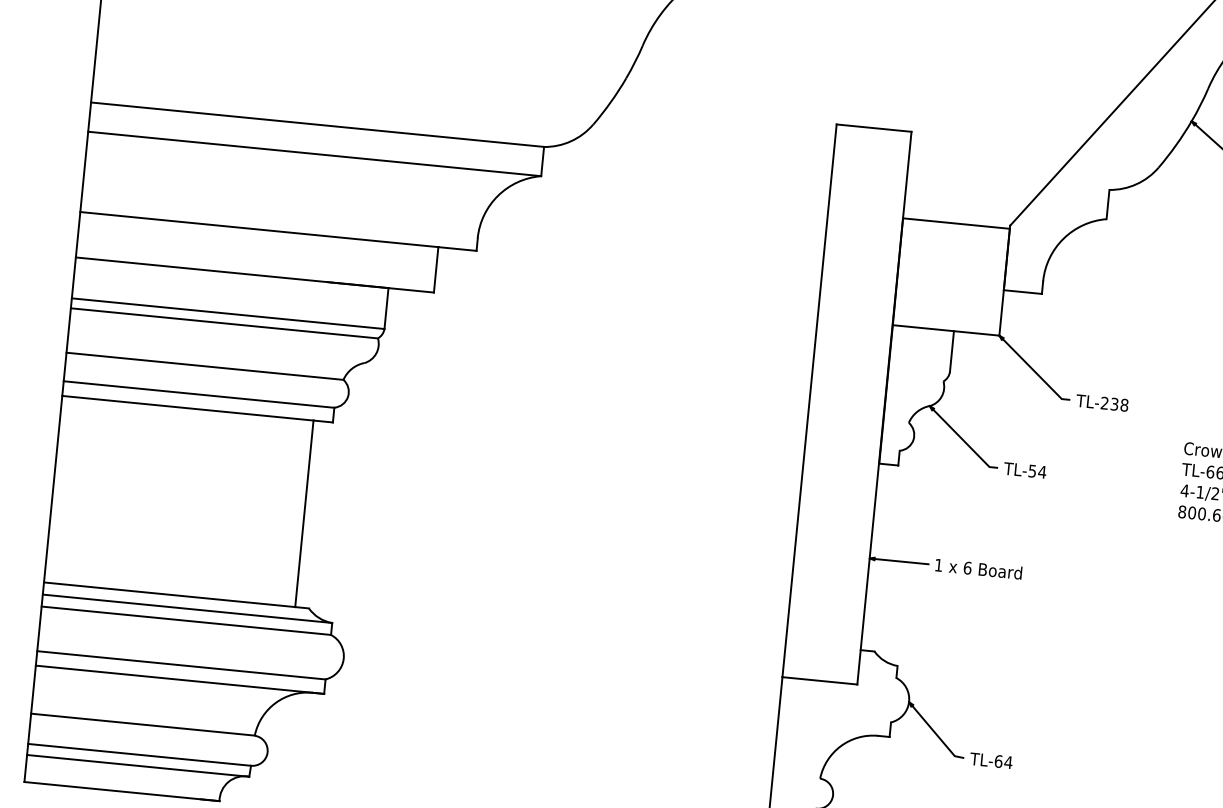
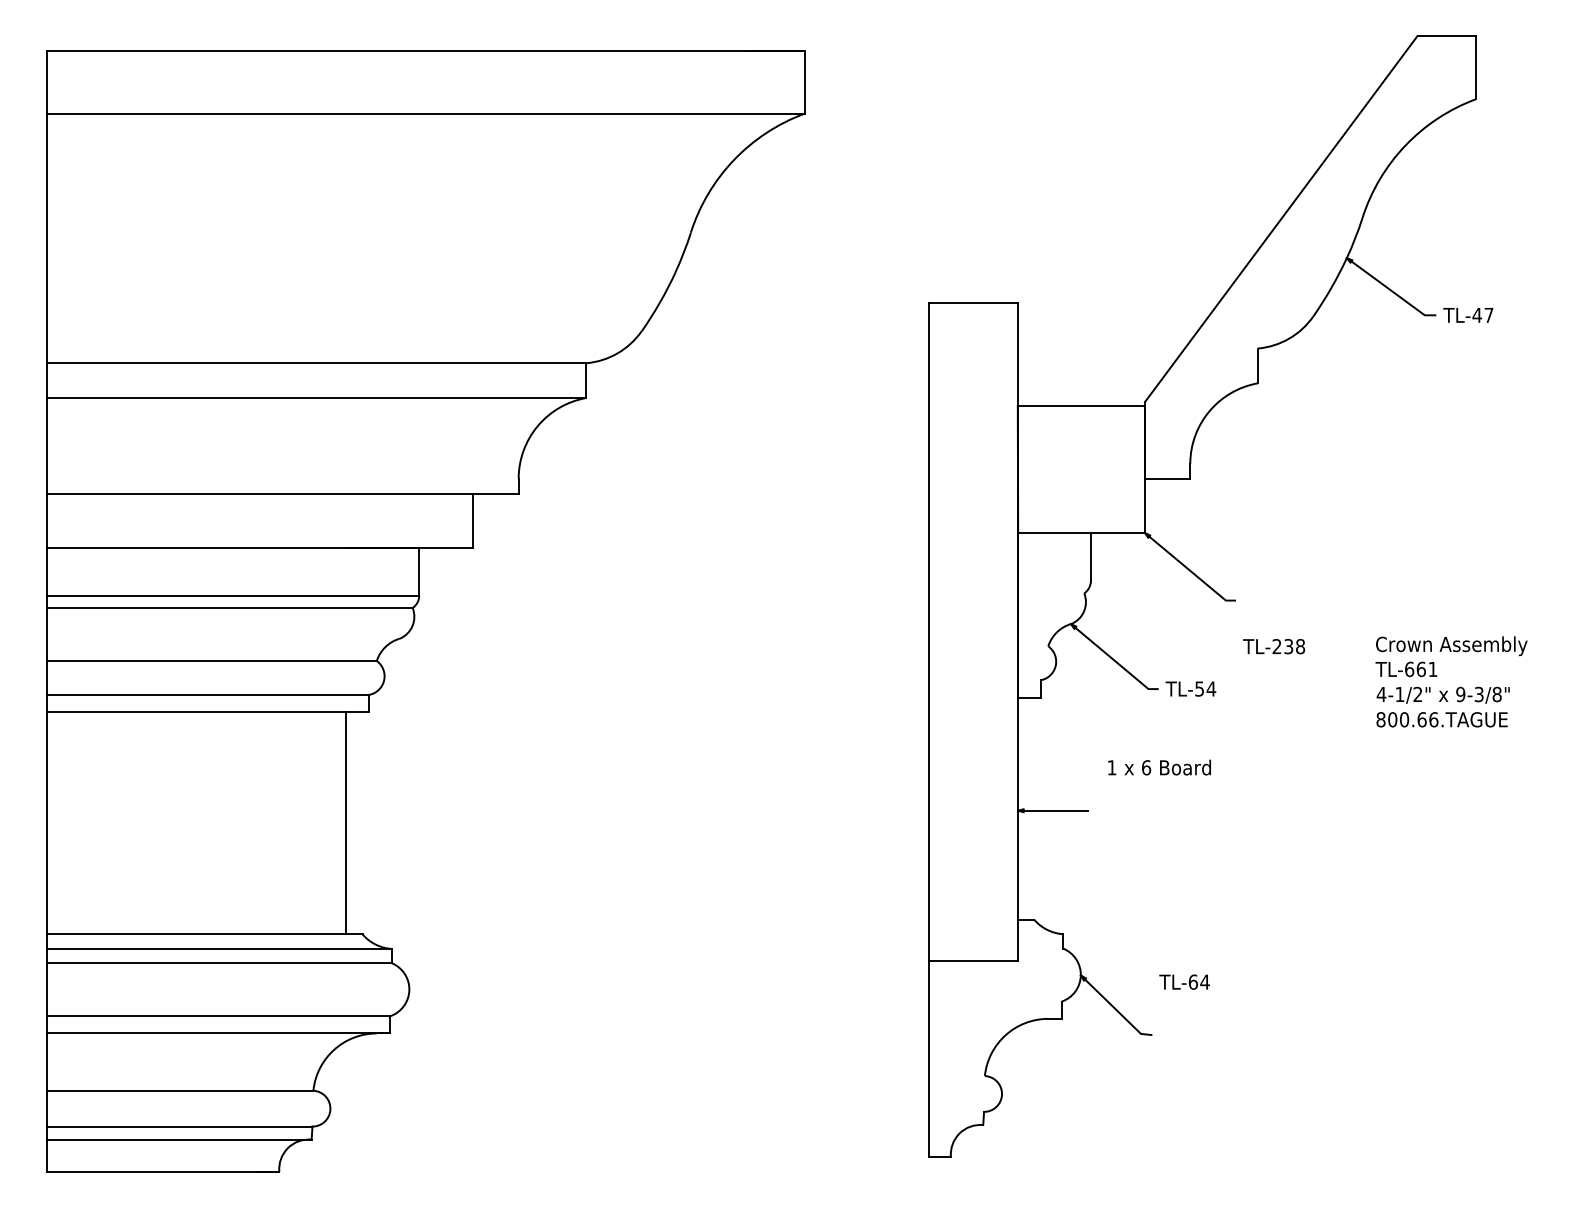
text: (1102, 403) -> (1274, 646), moved
text: (978, 568) -> (1159, 767), moved
text: (991, 760) -> (1184, 981), moved

